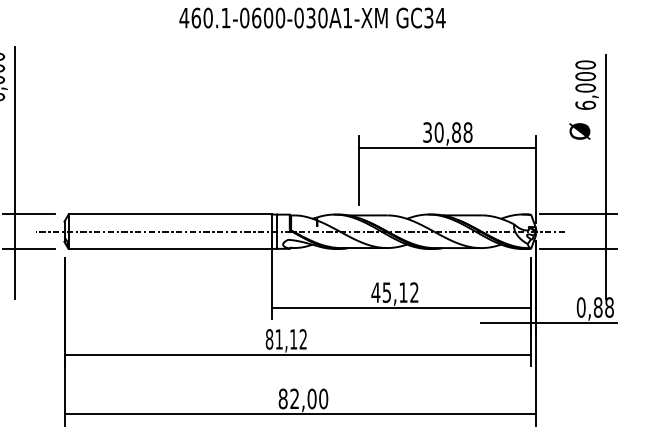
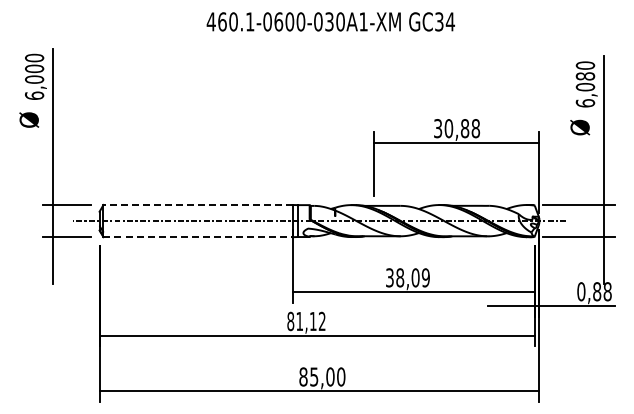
text: (585, 76) -> (585, 76), 6,000 -> 6,080
line: (170, 213) -> (198, 204), solid -> dashed
line: (170, 249) -> (198, 237), solid -> dashed
text: (394, 292) -> (407, 277), 45,12 -> 38,09
text: (294, 398) -> (314, 376), 82,00 -> 85,00

